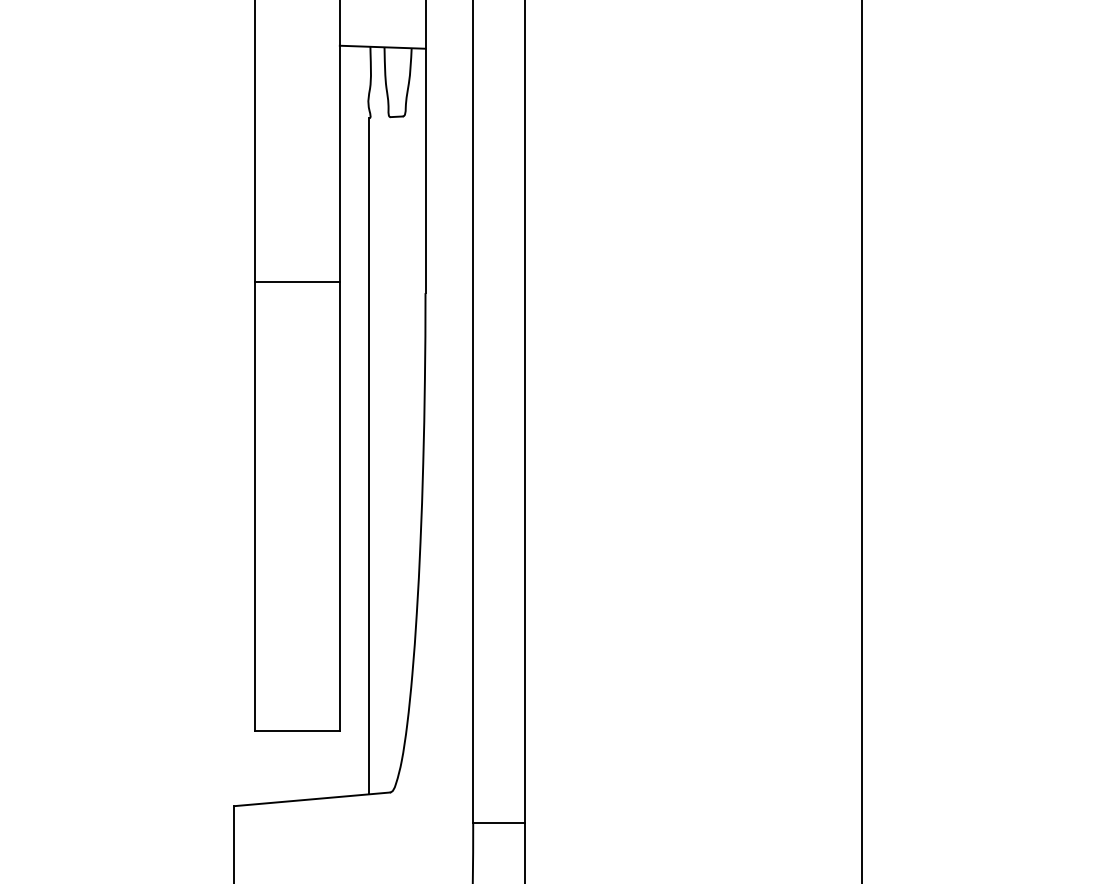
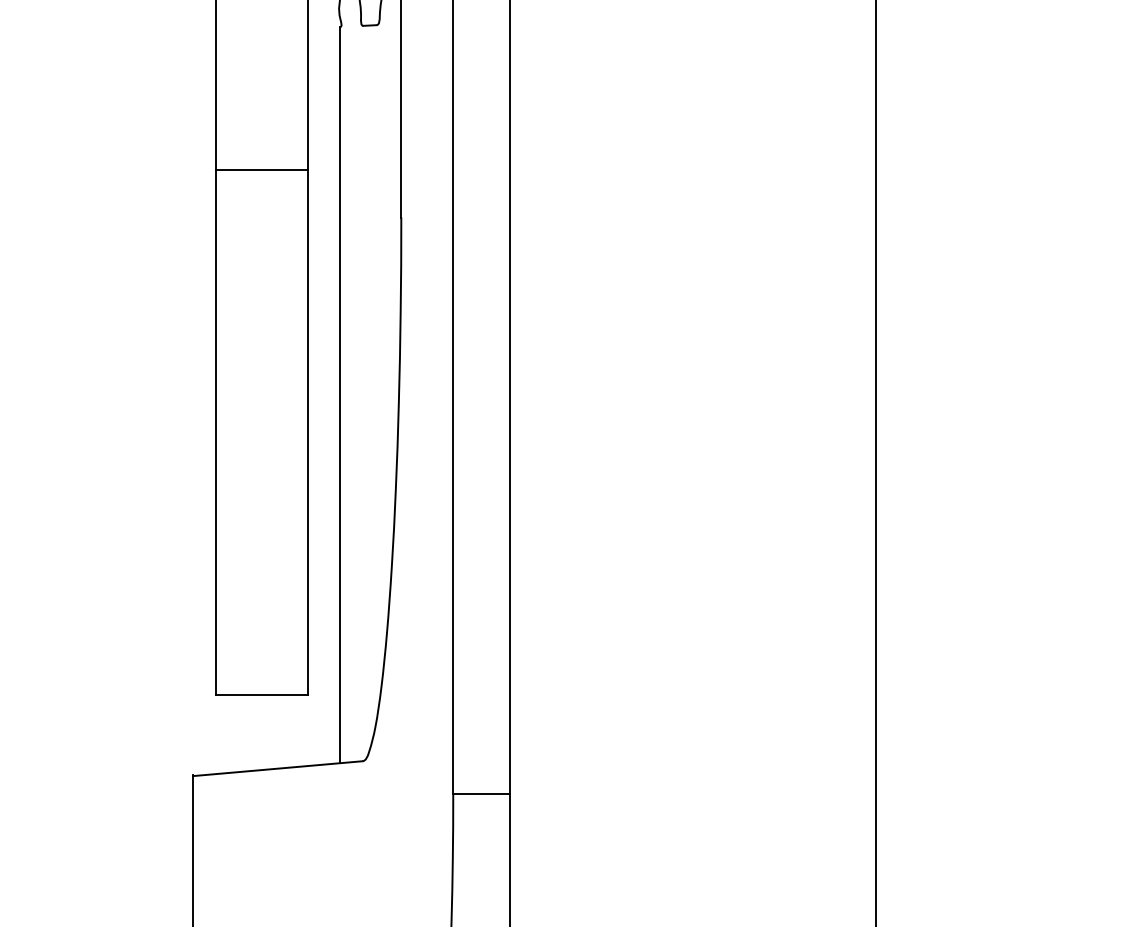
line: (297, 281) -> (261, 170), moved

